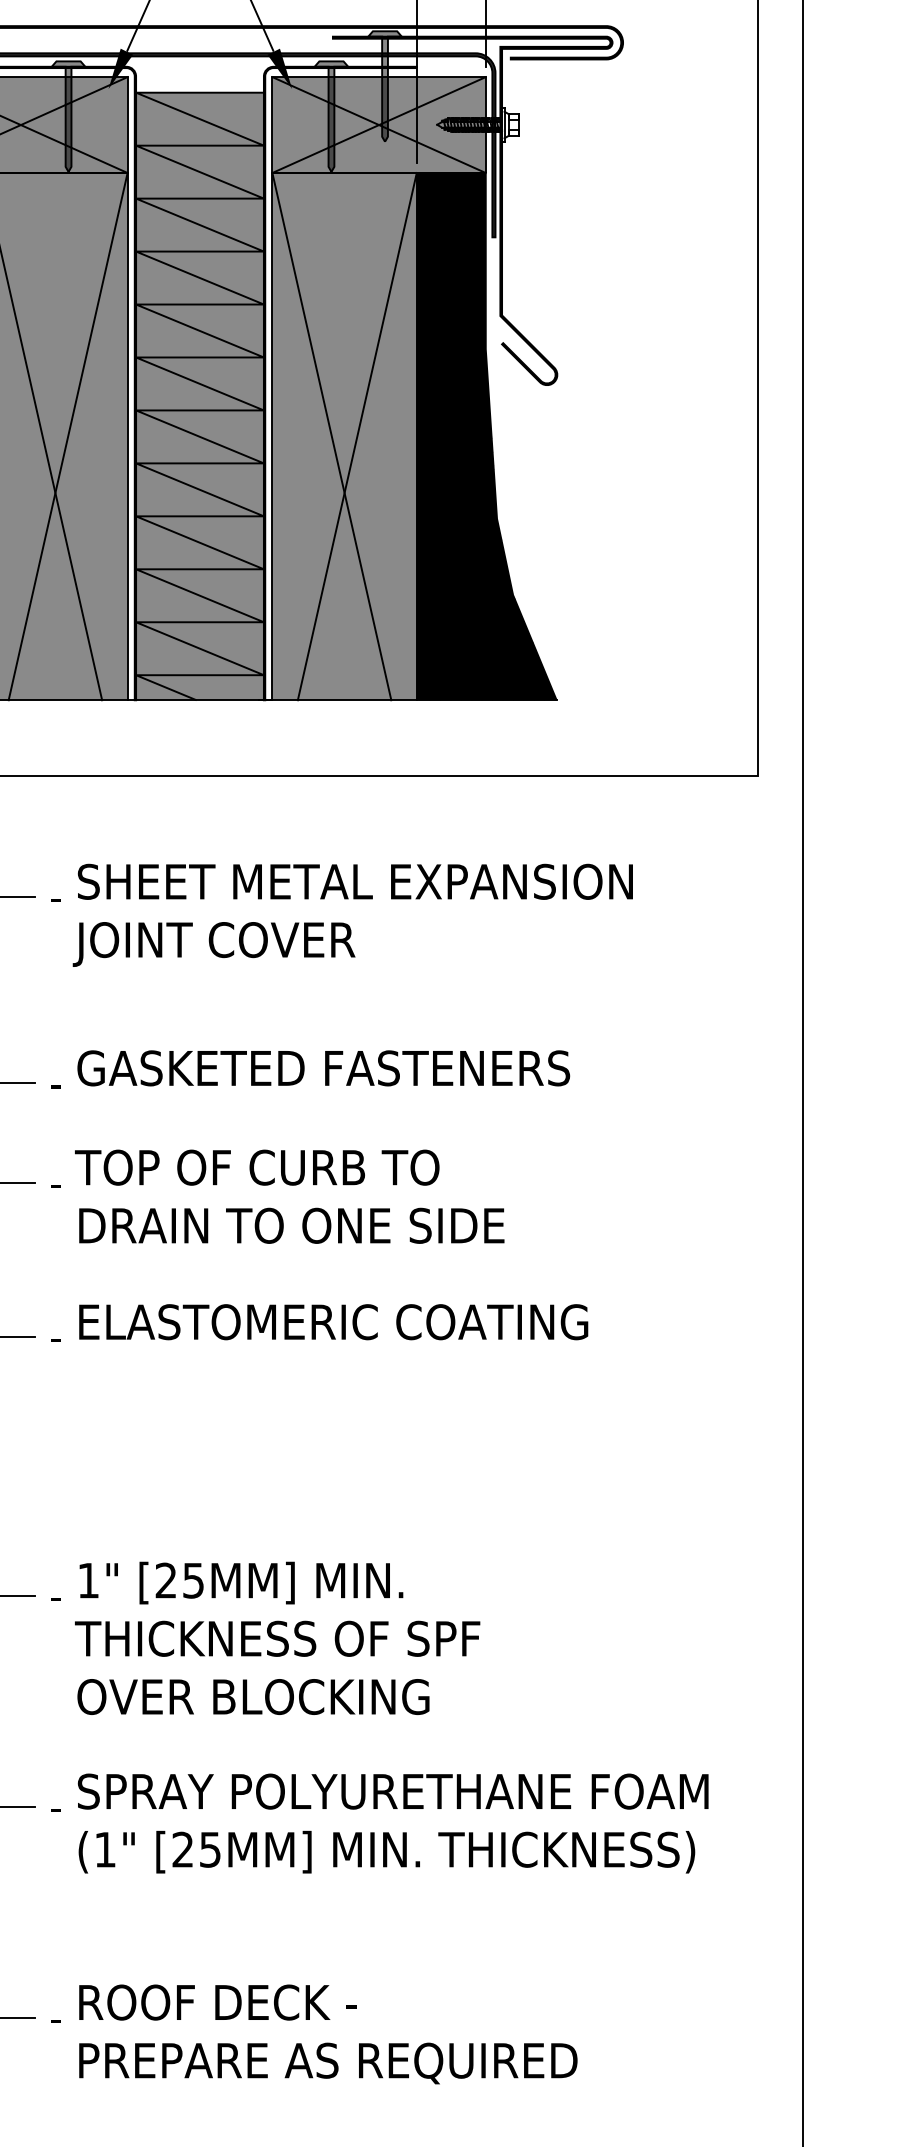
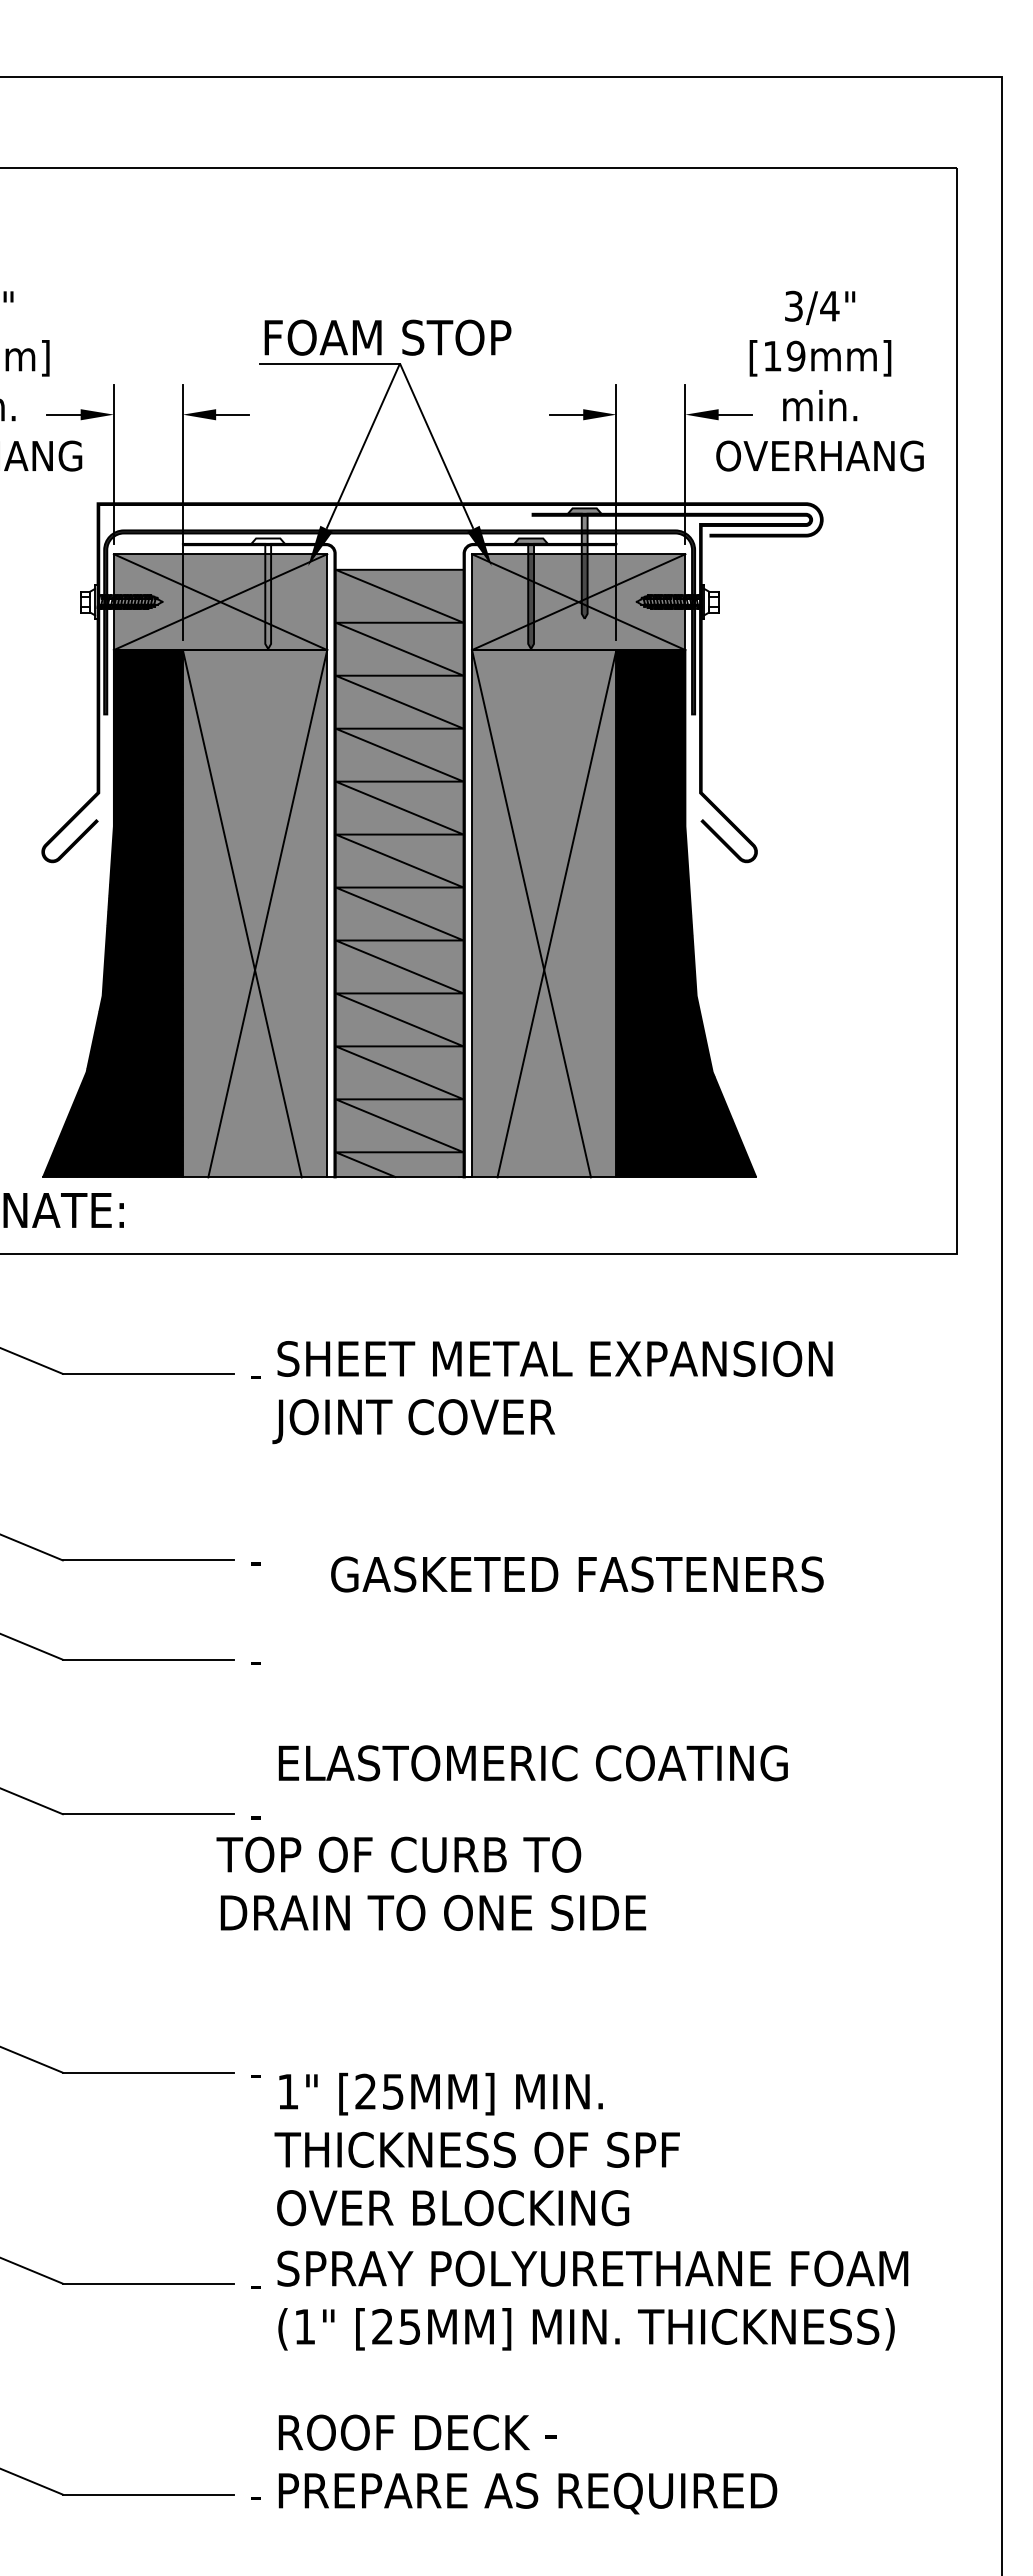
fill: (68, 116) -> (268, 593), removed
text: (323, 1068) -> (577, 1574), moved
text: (289, 1196) -> (431, 1883), moved
text: (332, 1322) -> (532, 1763), moved
text: (276, 1638) -> (476, 2149), moved
text: (327, 2034) -> (527, 2464), moved

